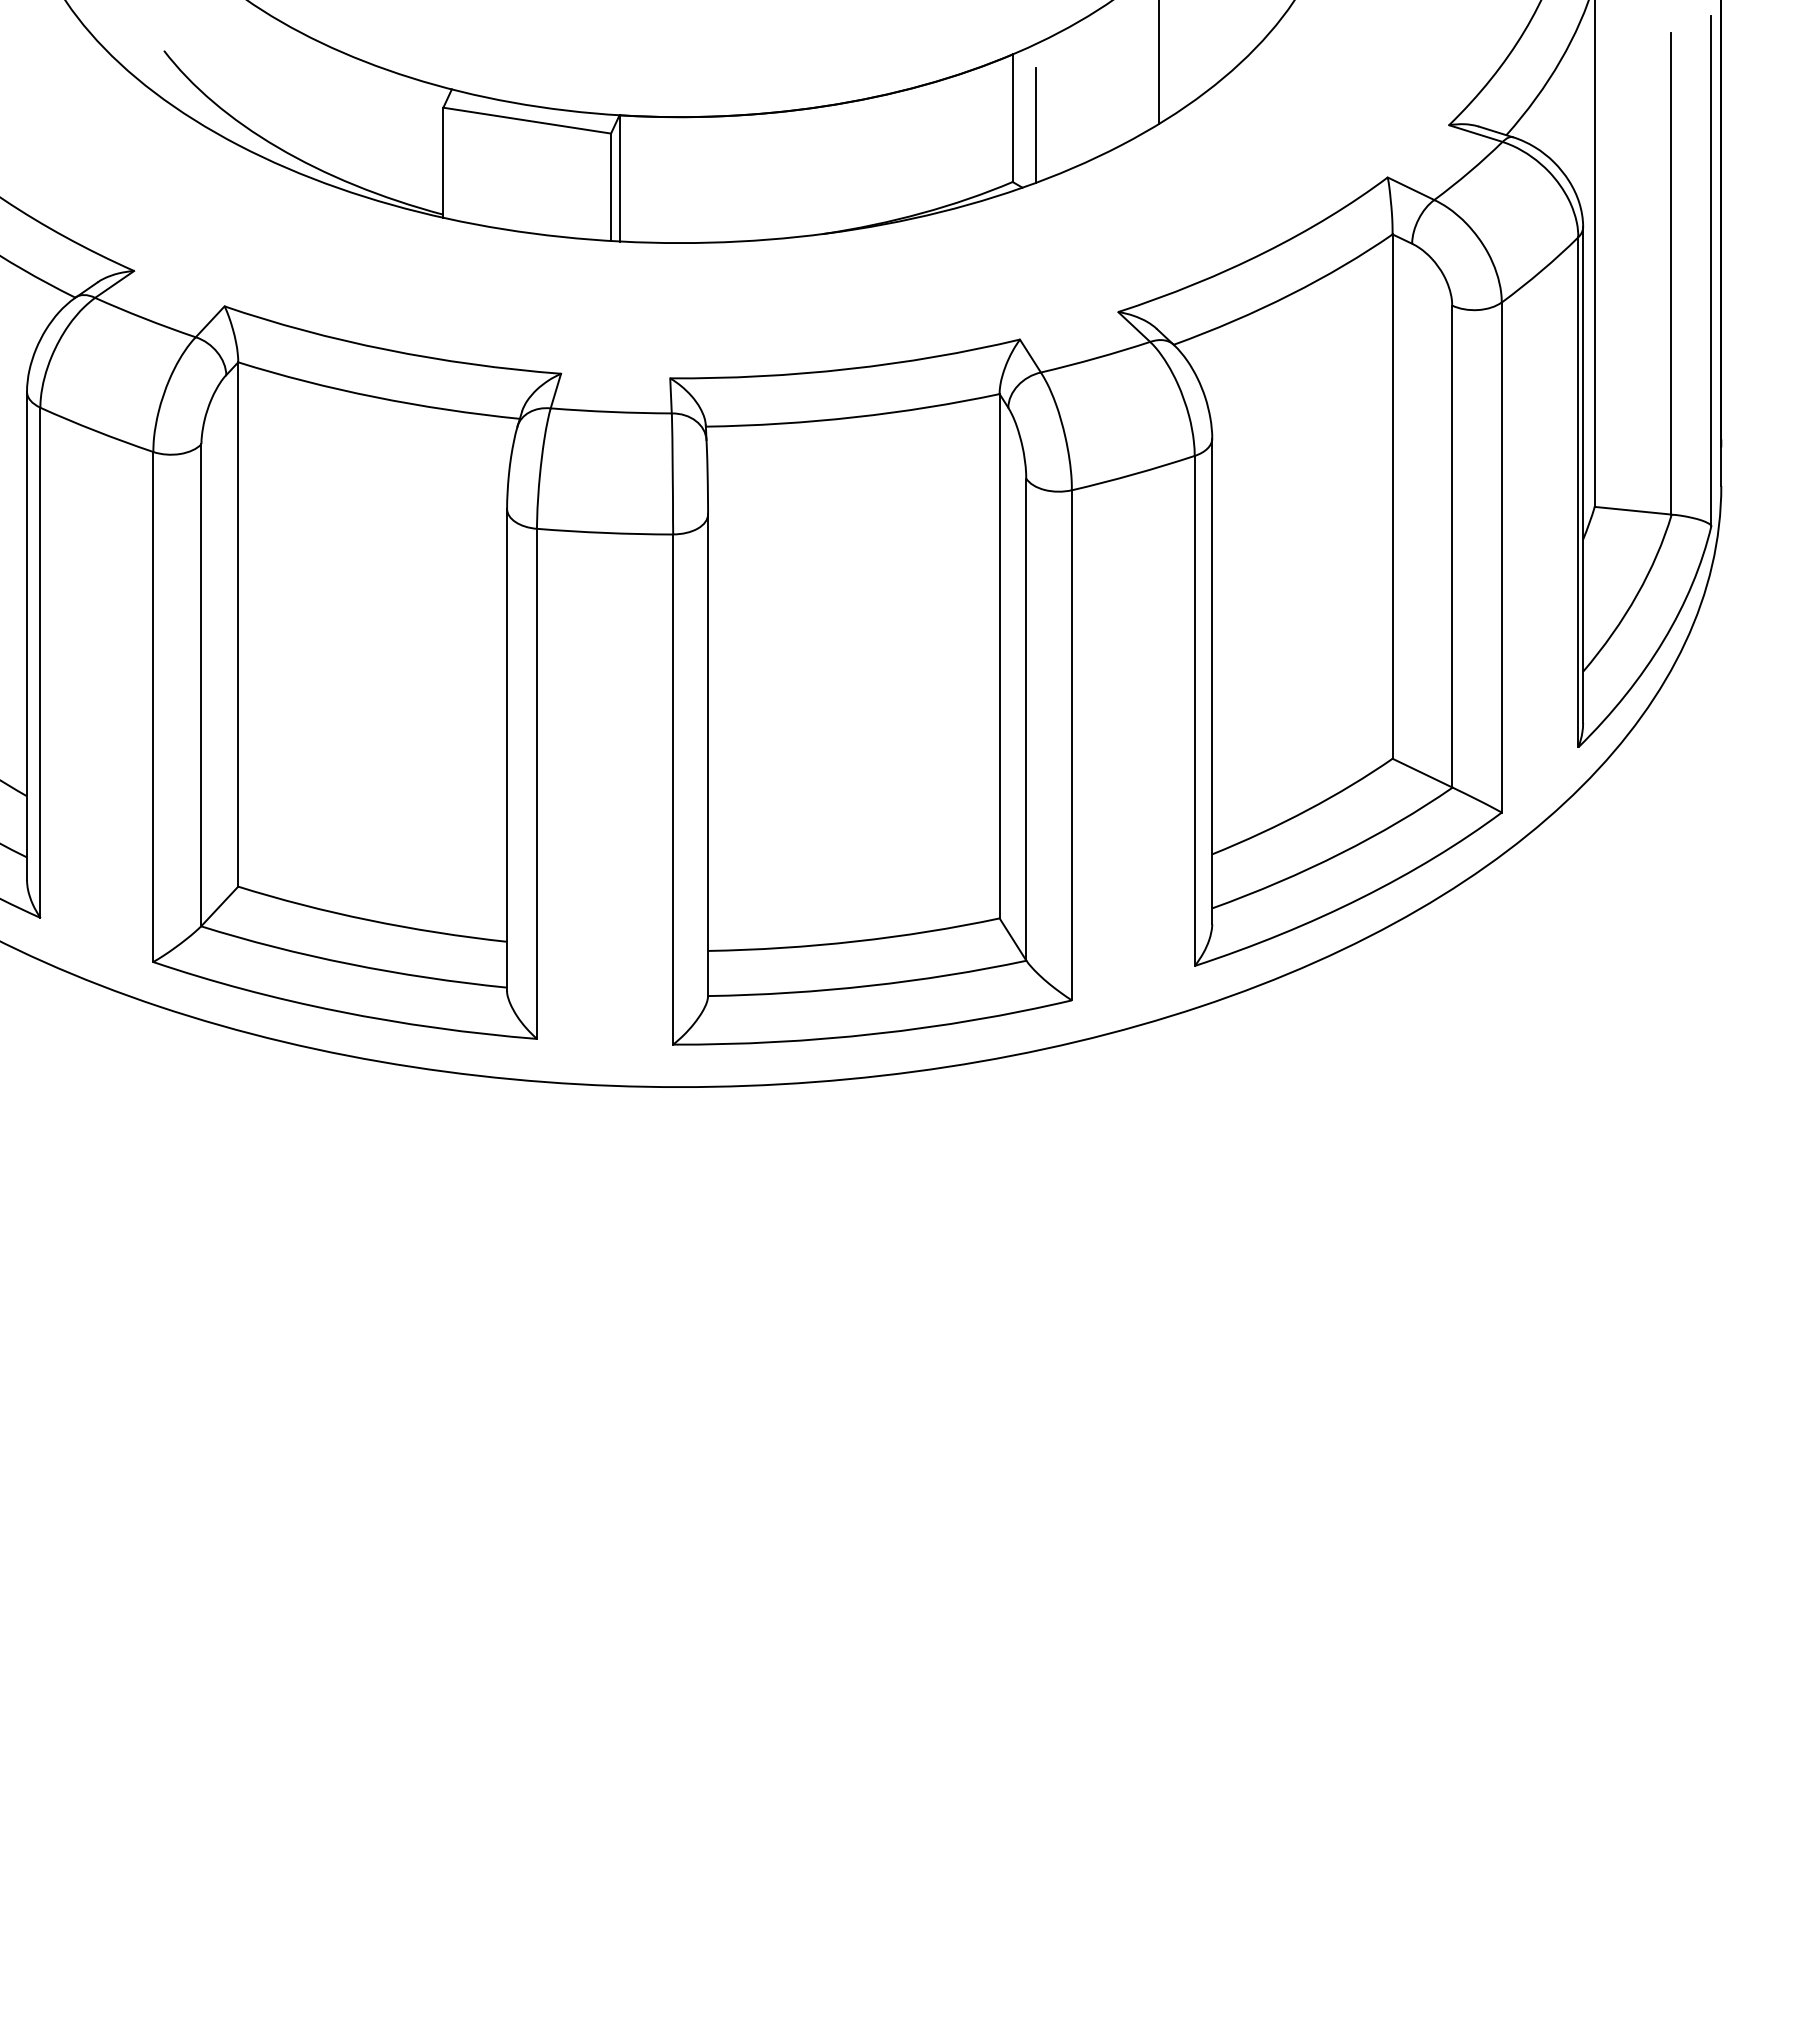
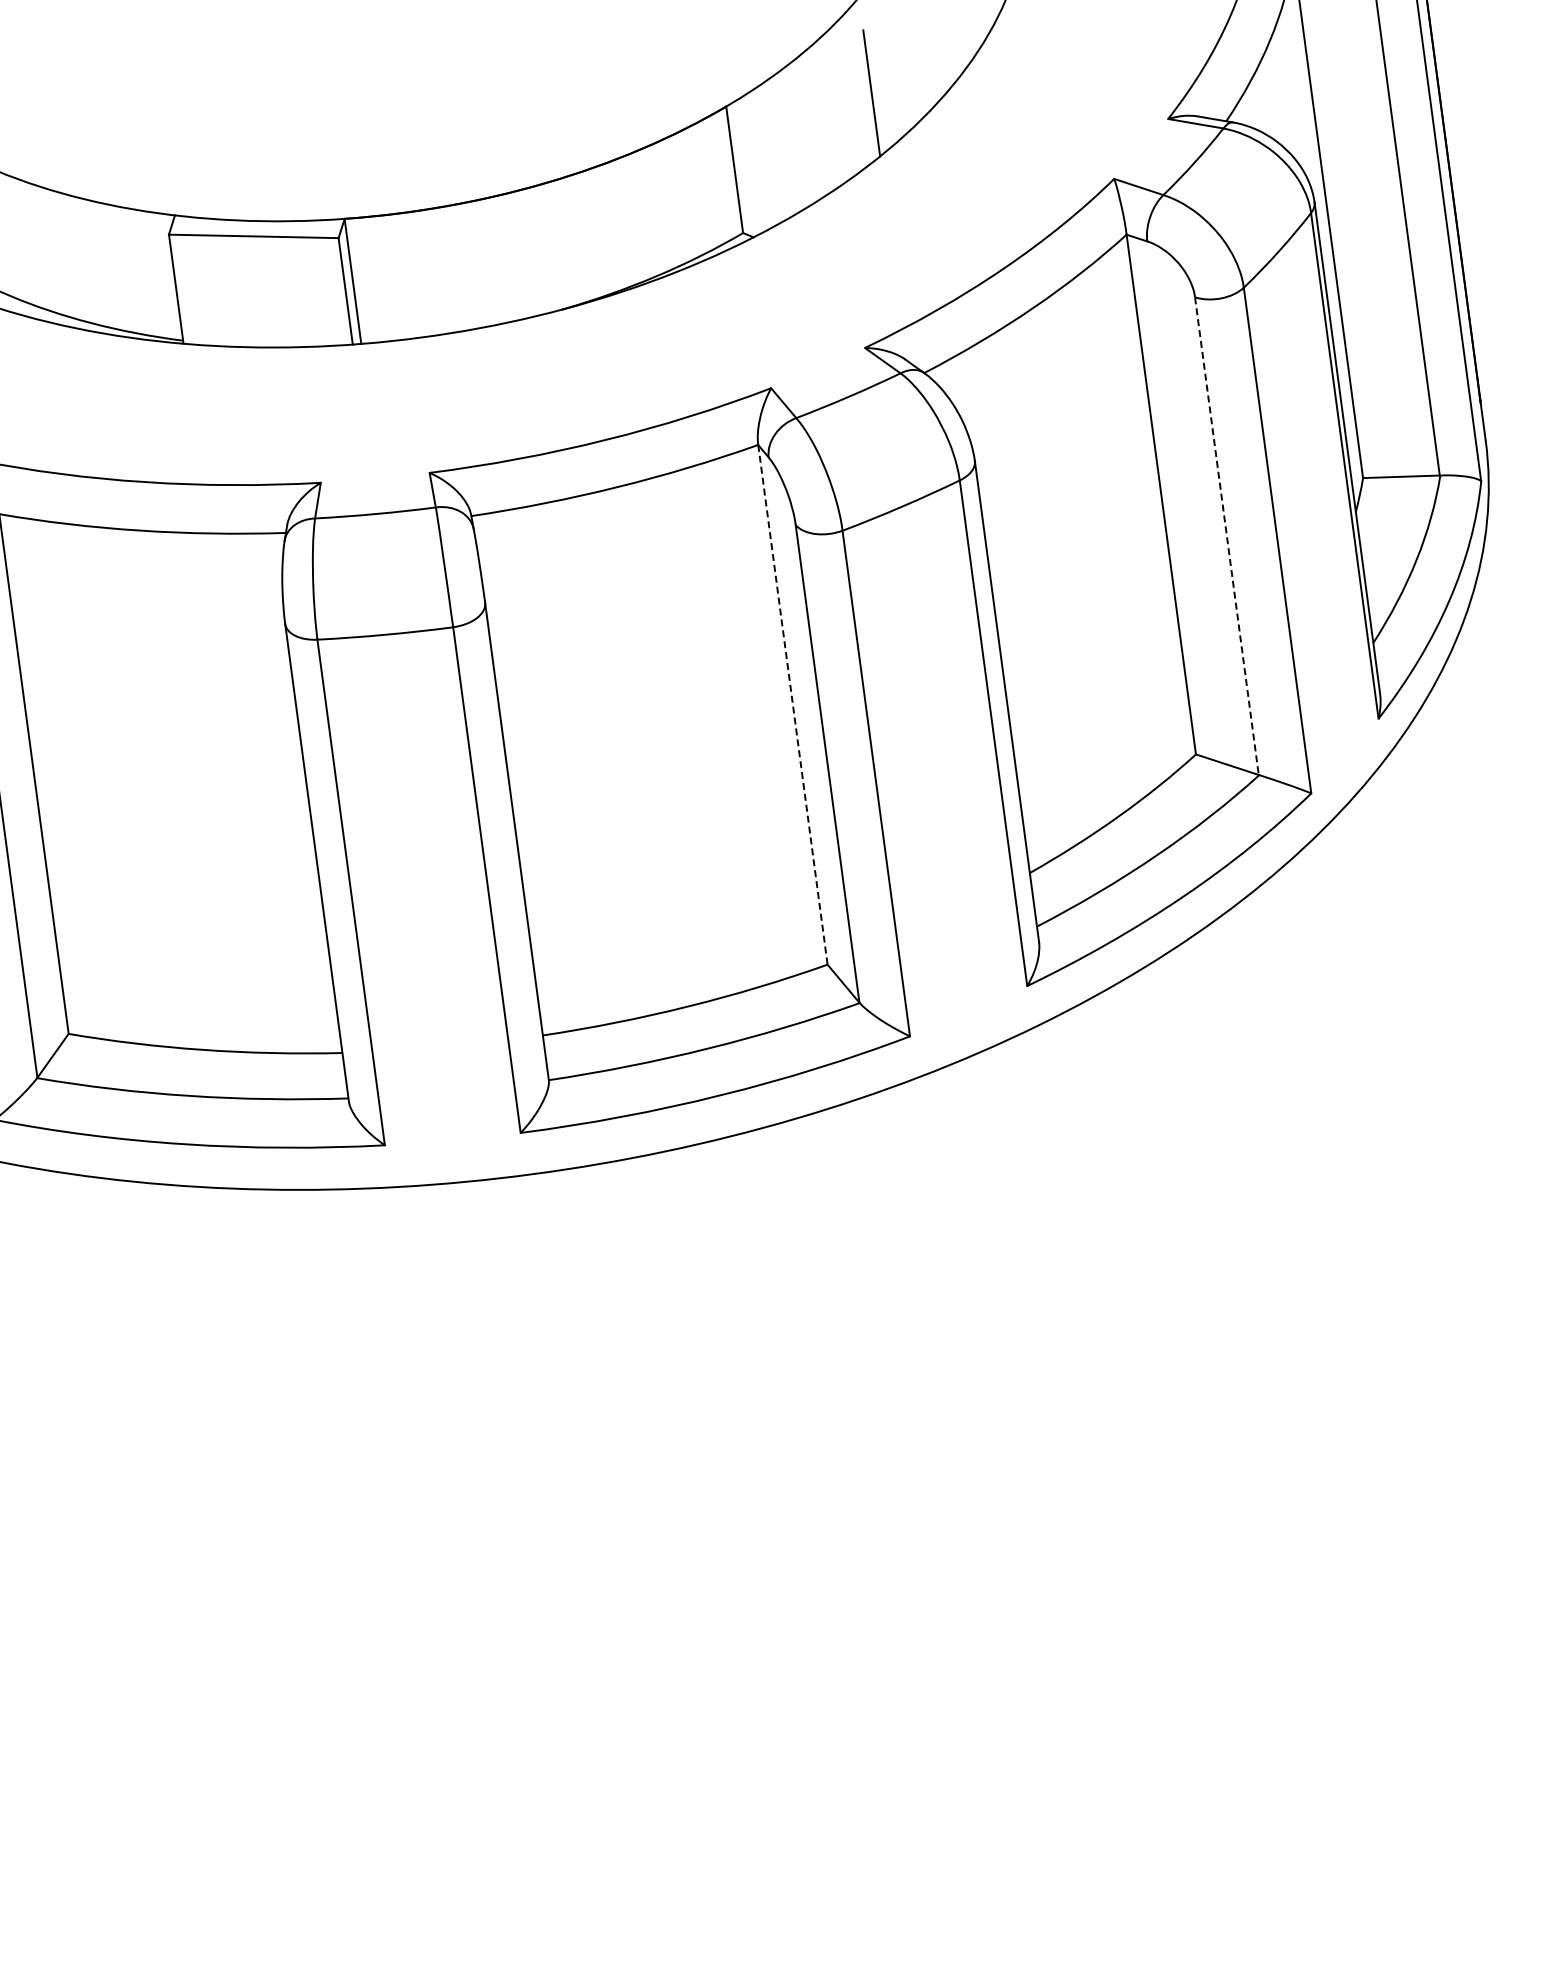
line: (1035, 125) -> (758, 173), removed
line: (1452, 546) -> (1227, 536), solid -> dashed
line: (999, 656) -> (792, 705), solid -> dashed

